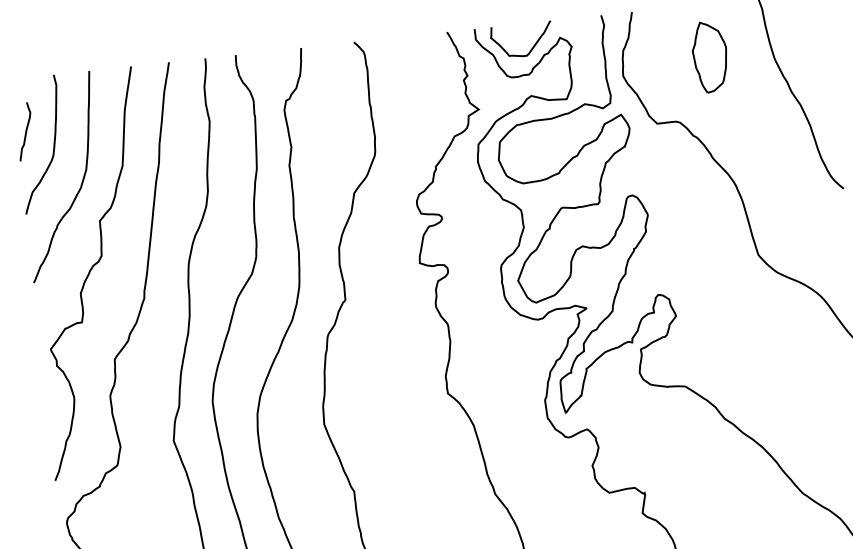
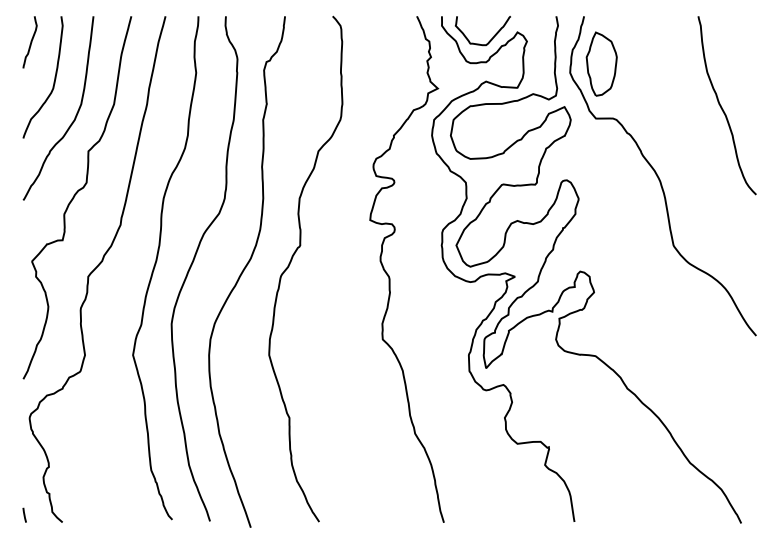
part: (709, 56) -> (601, 63), moved
curve: (25, 131) -> (30, 42), moved

